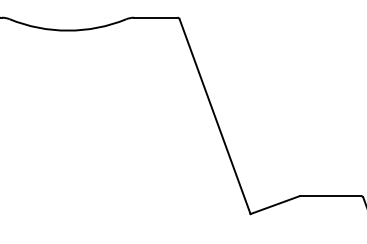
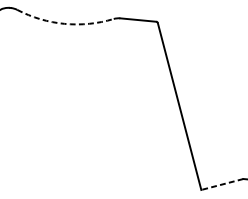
arc: (68, 30) -> (65, 23), solid -> dashed
line: (274, 205) -> (221, 184), solid -> dashed

